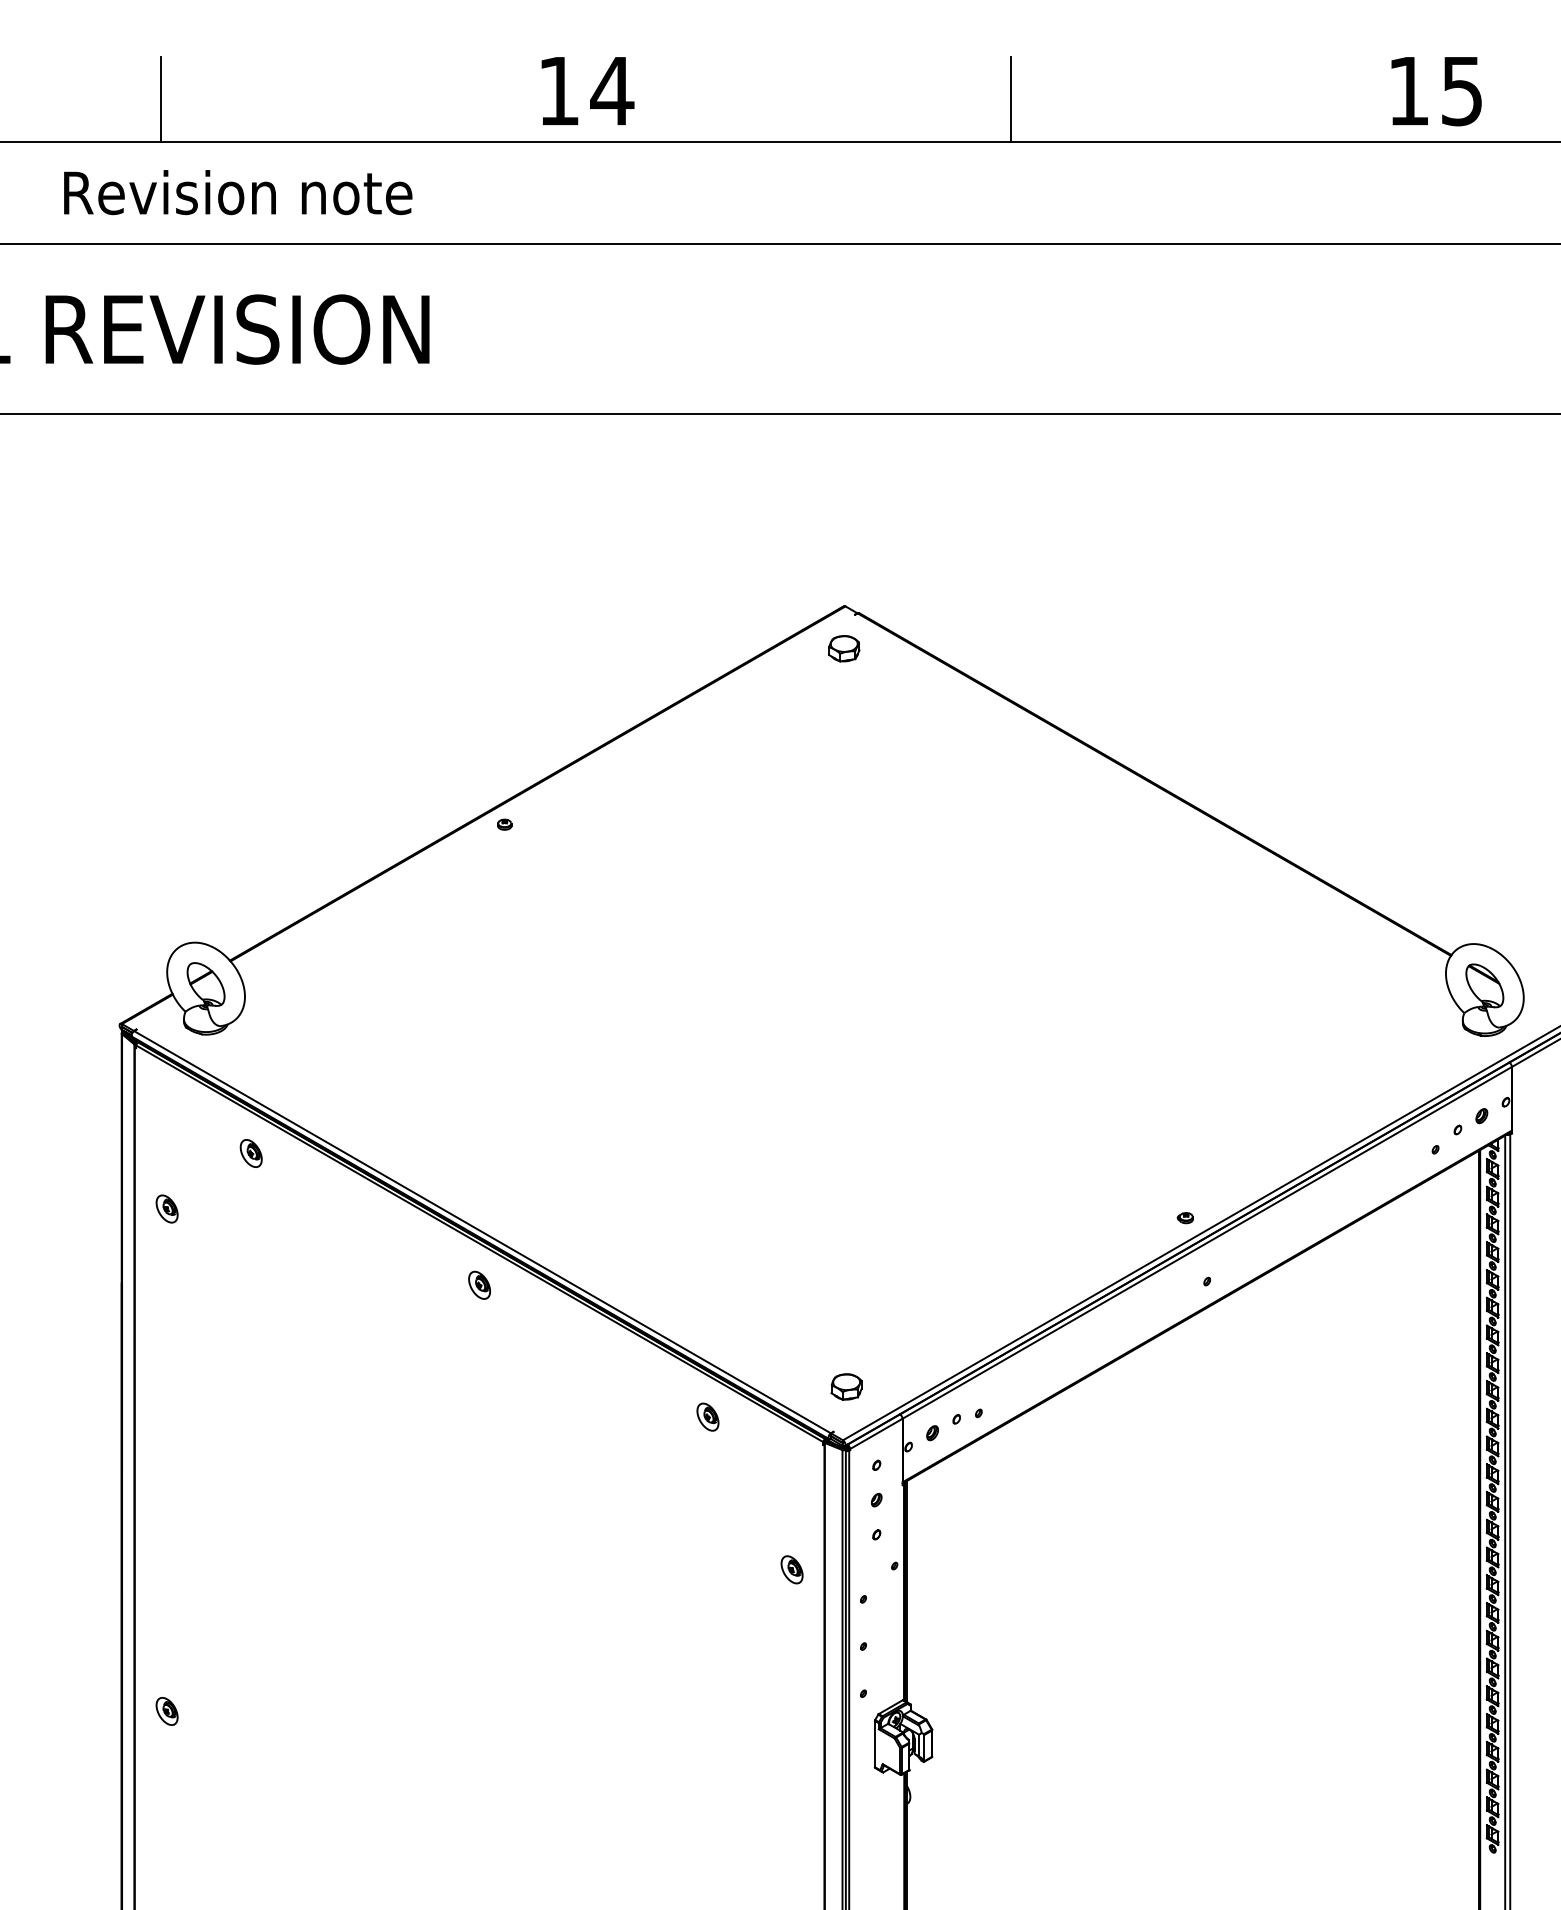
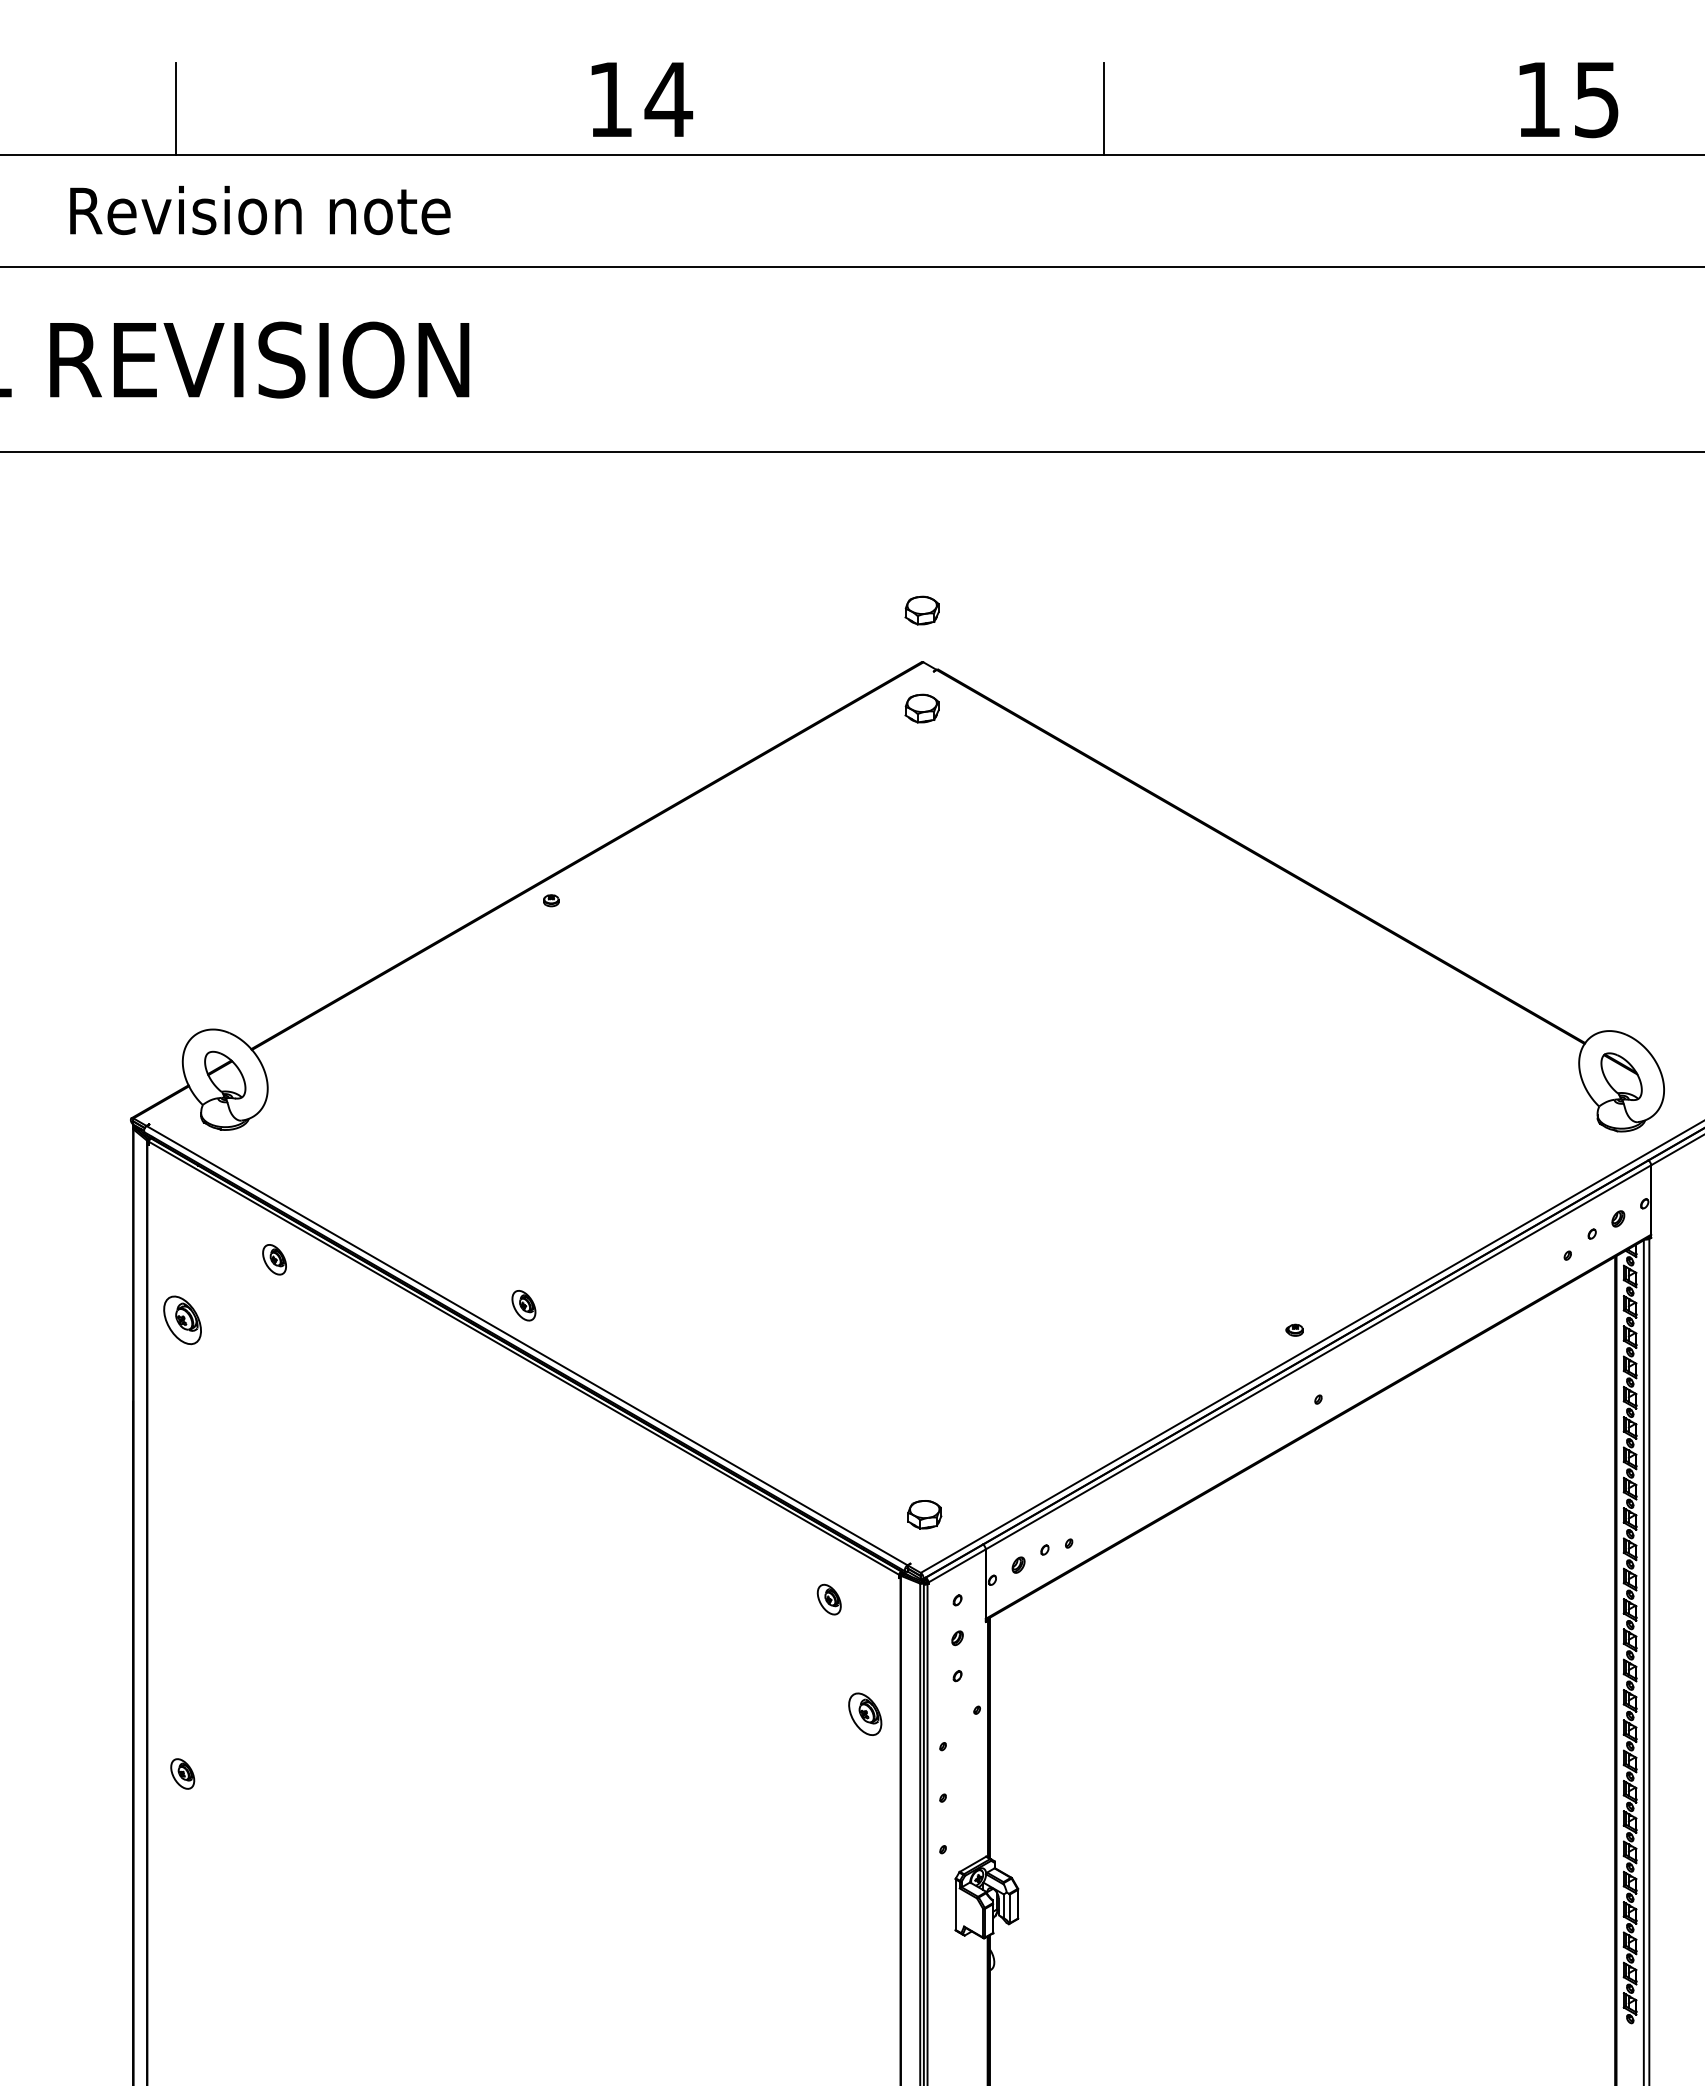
part: (843, 558) -> (921, 610), added
part: (166, 1209) -> (182, 1320), size x1.6
part: (479, 1285) -> (523, 1305), moved
part: (707, 1417) -> (828, 1599), moved
part: (791, 1569) -> (864, 1714), size x1.4
part: (166, 1710) -> (182, 1773), moved

